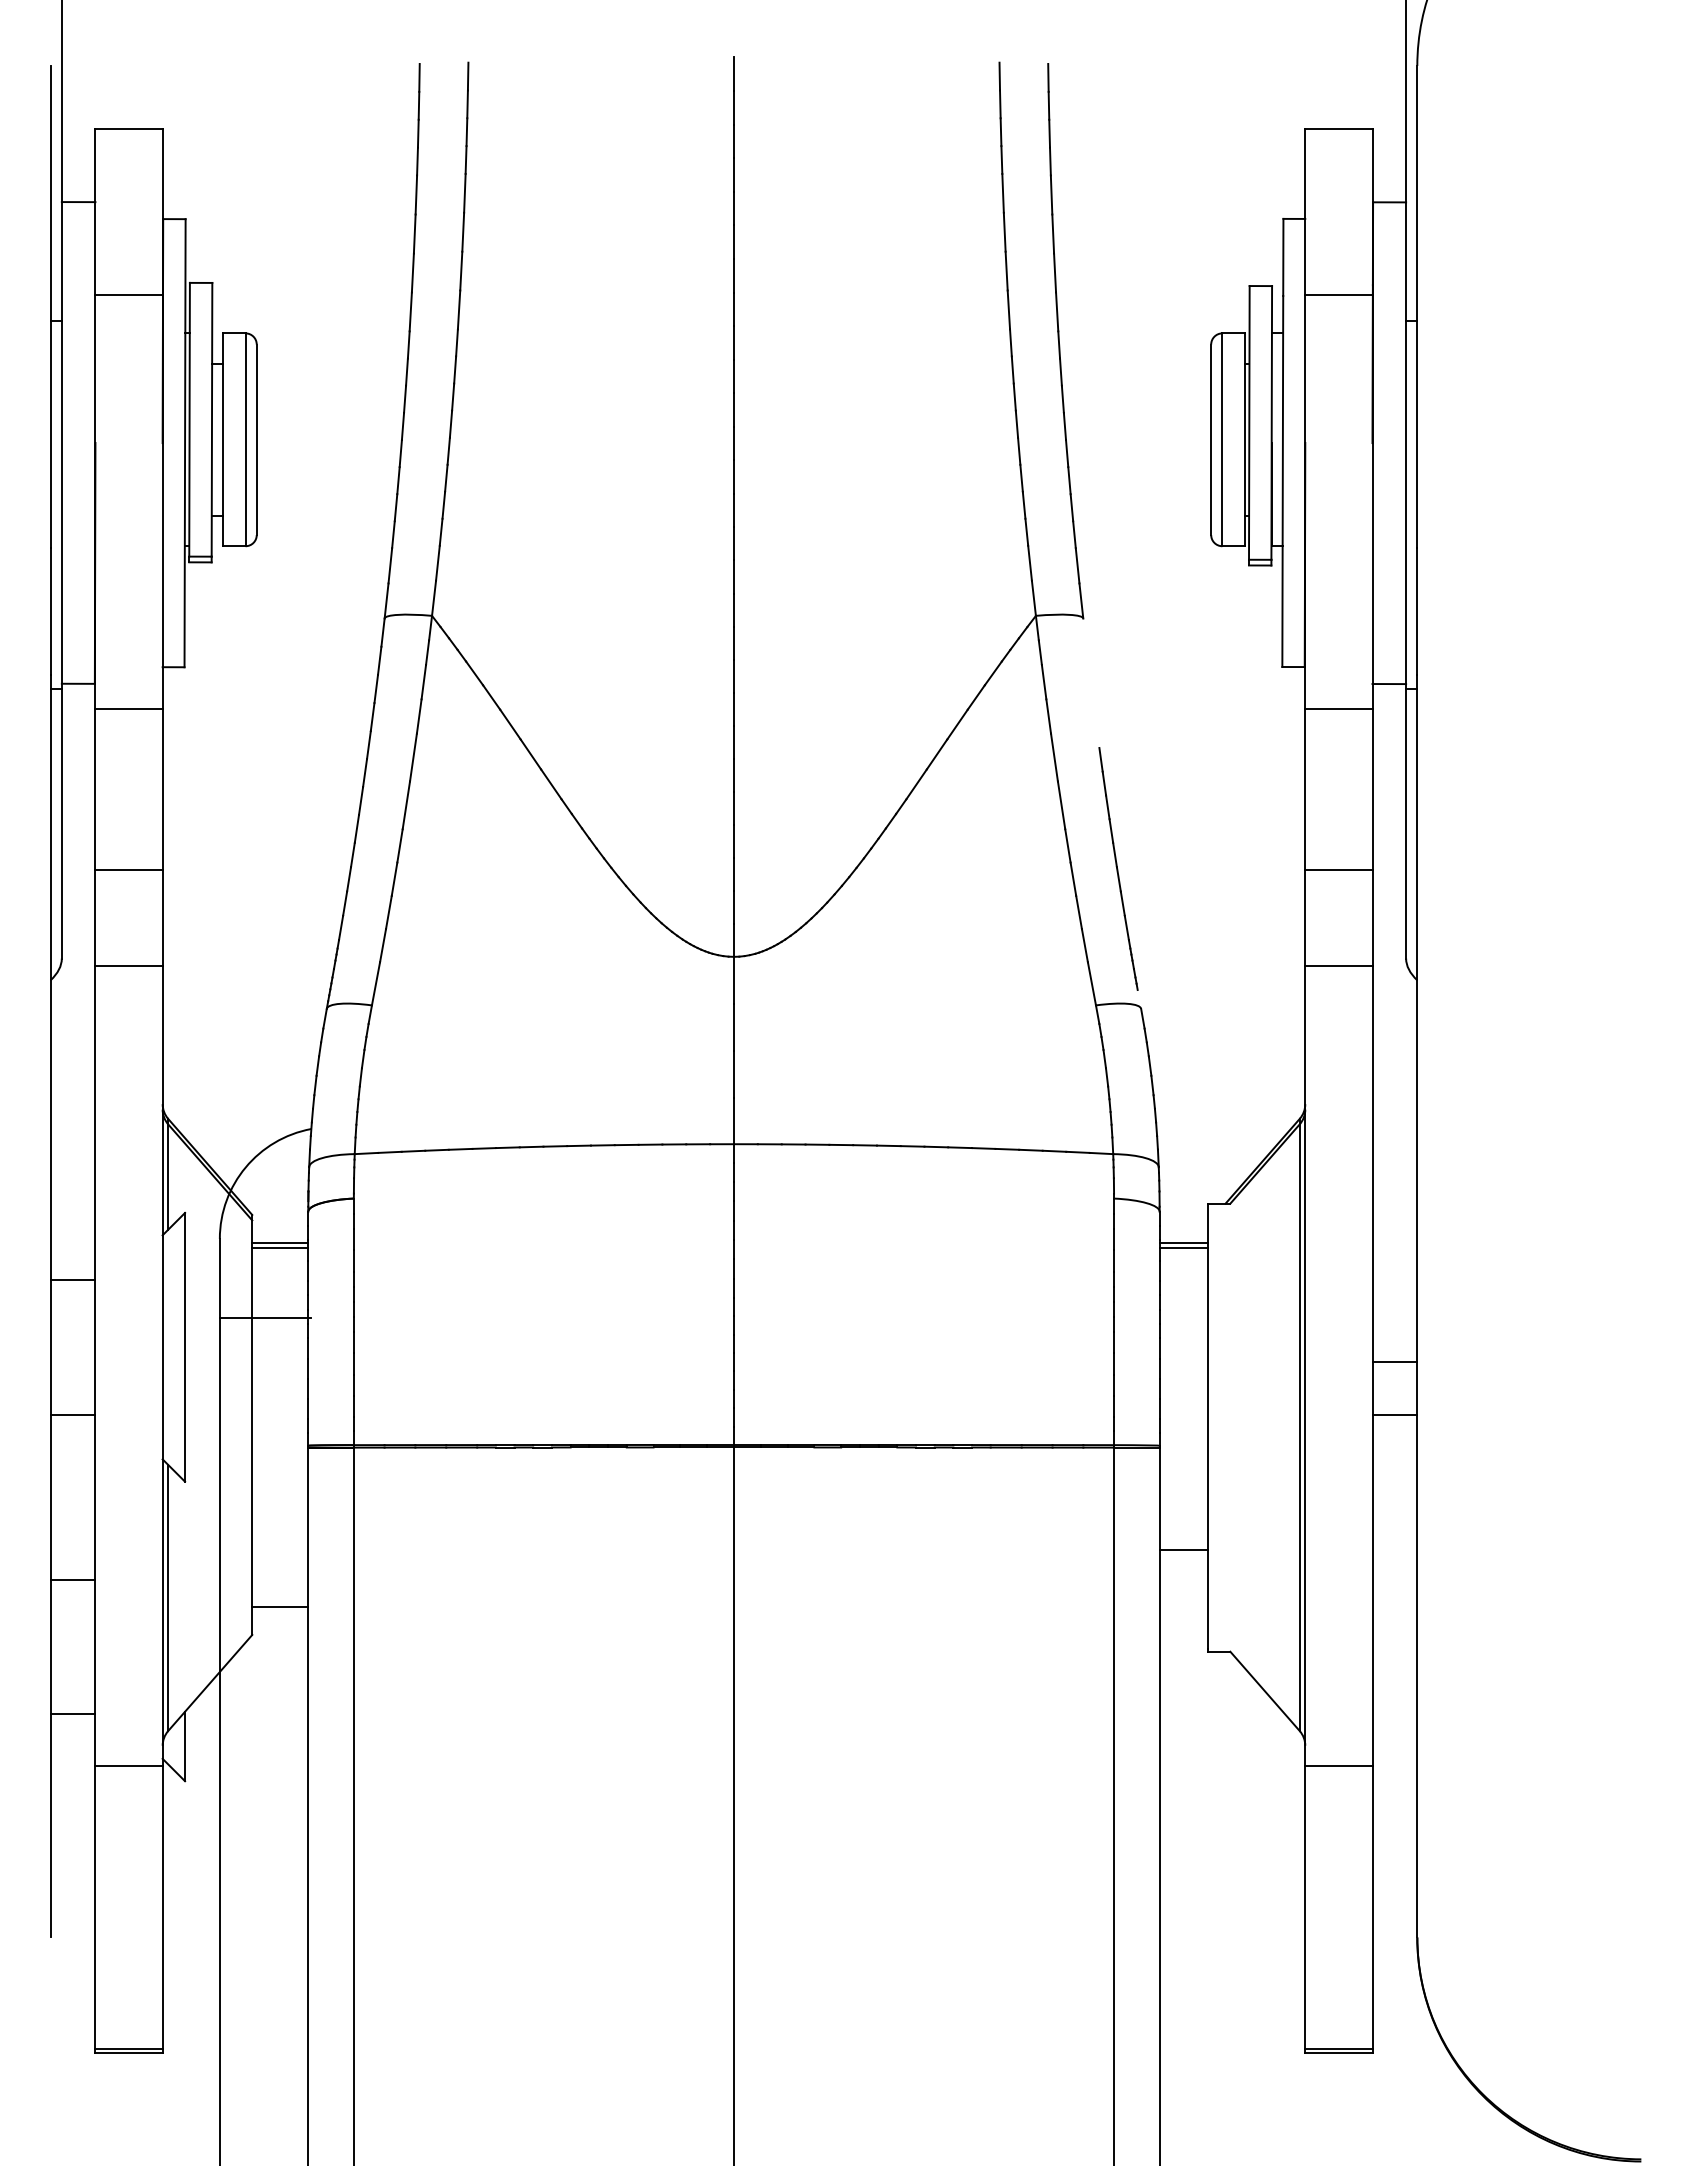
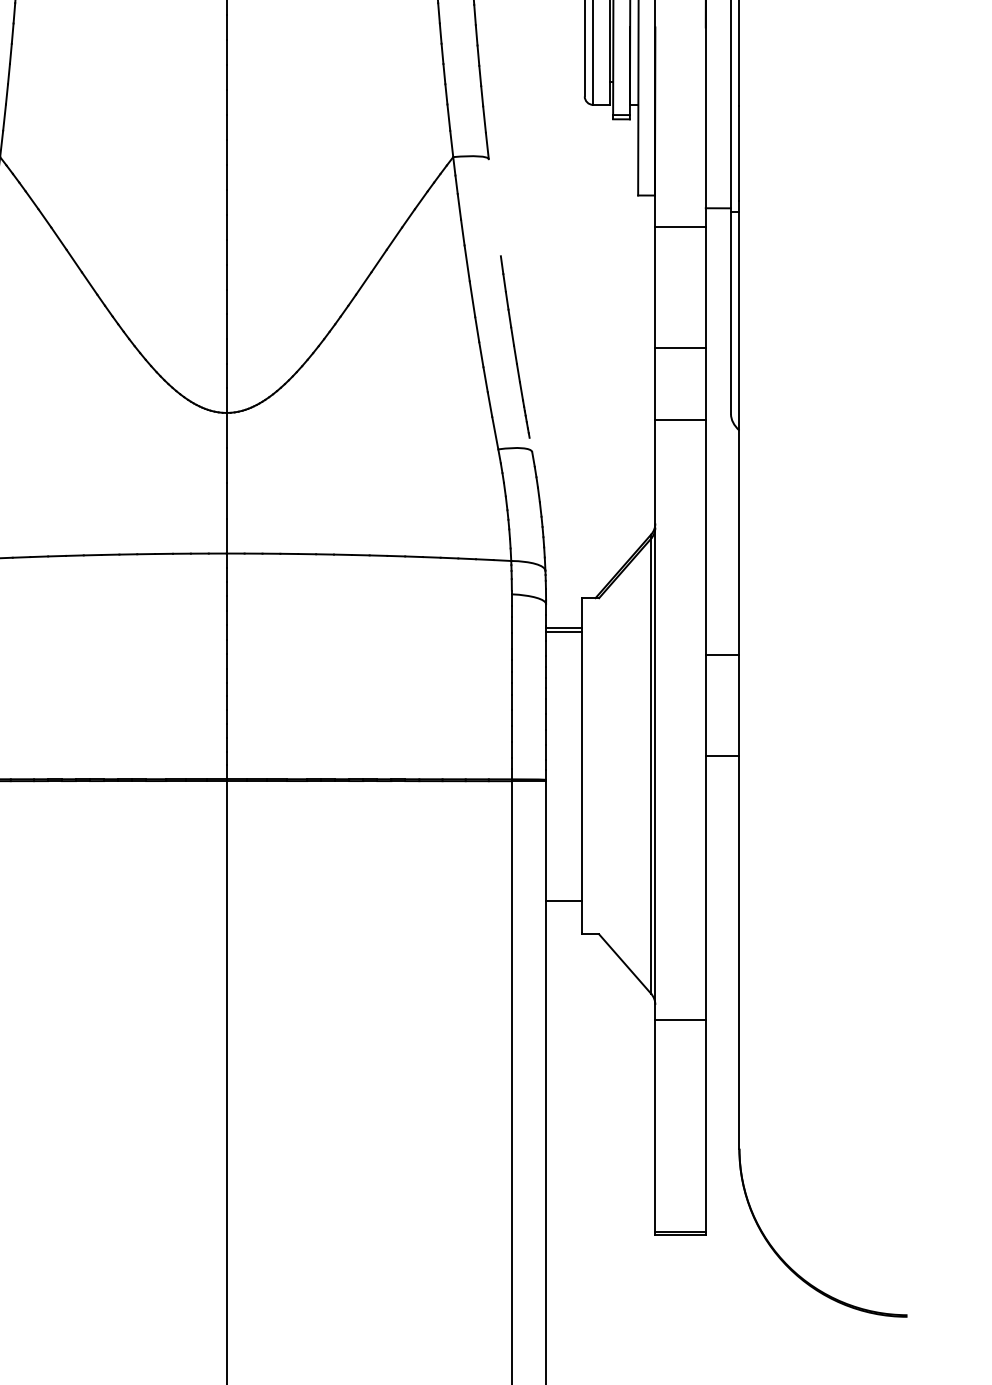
line: (1394, 1362) -> (722, 655), moved
line: (1183, 1549) -> (563, 900), moved

